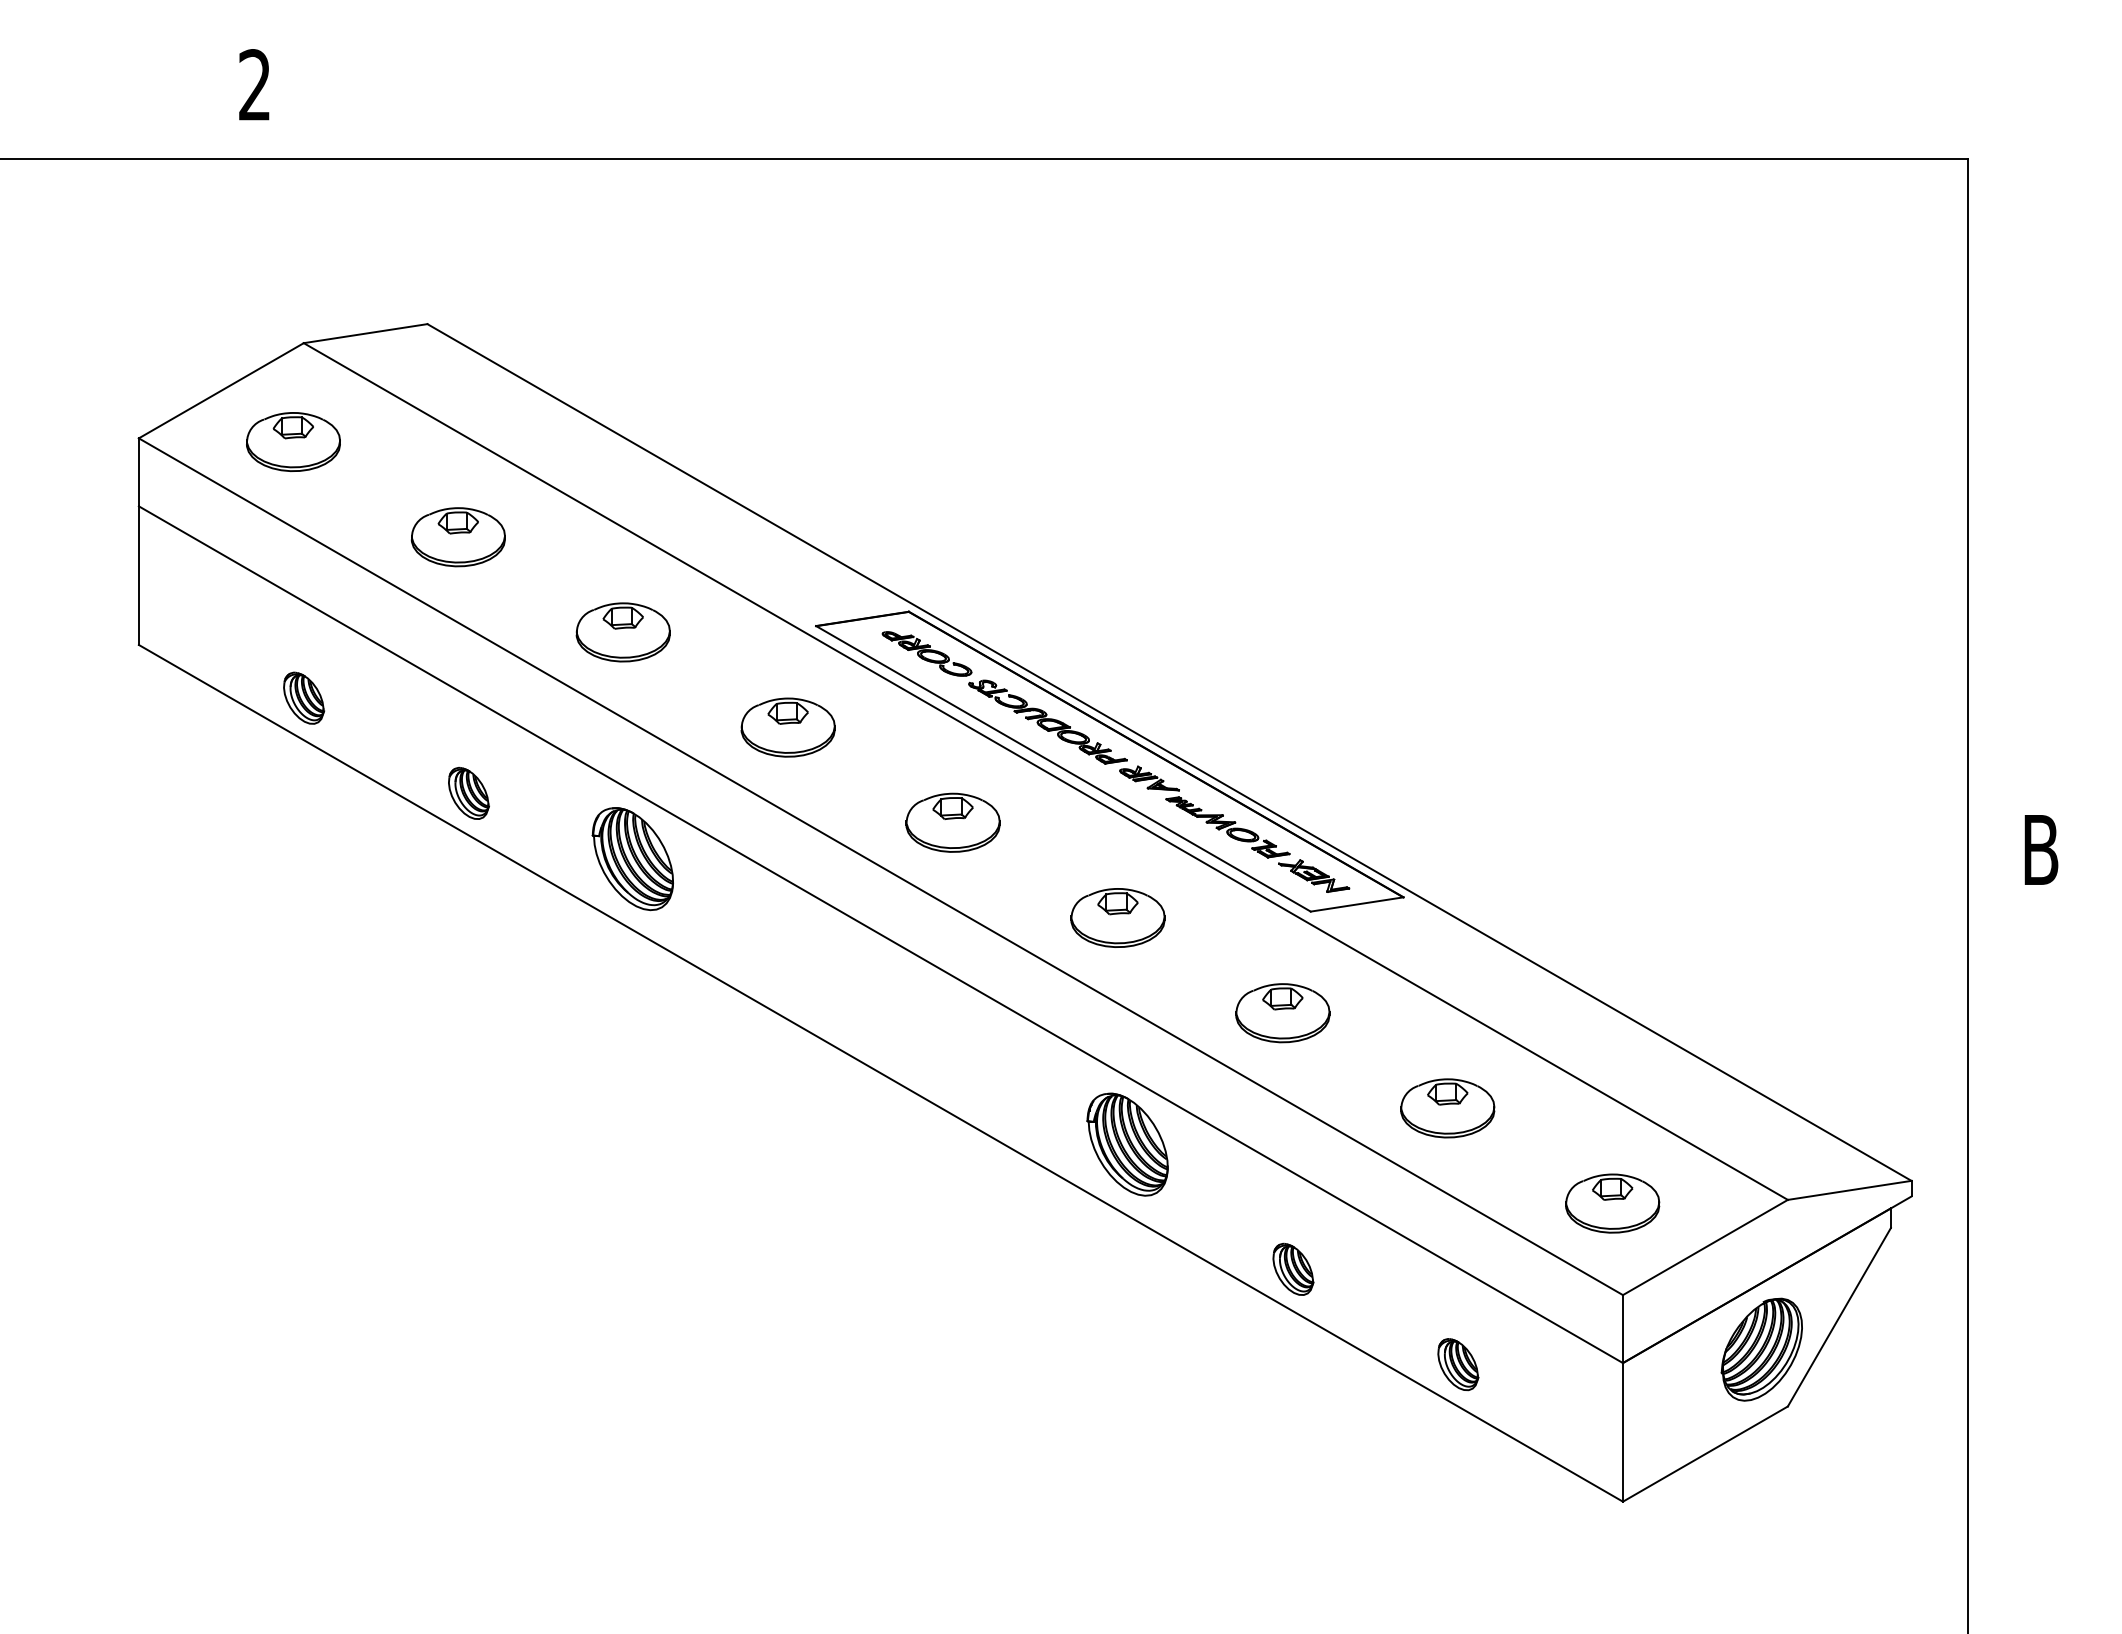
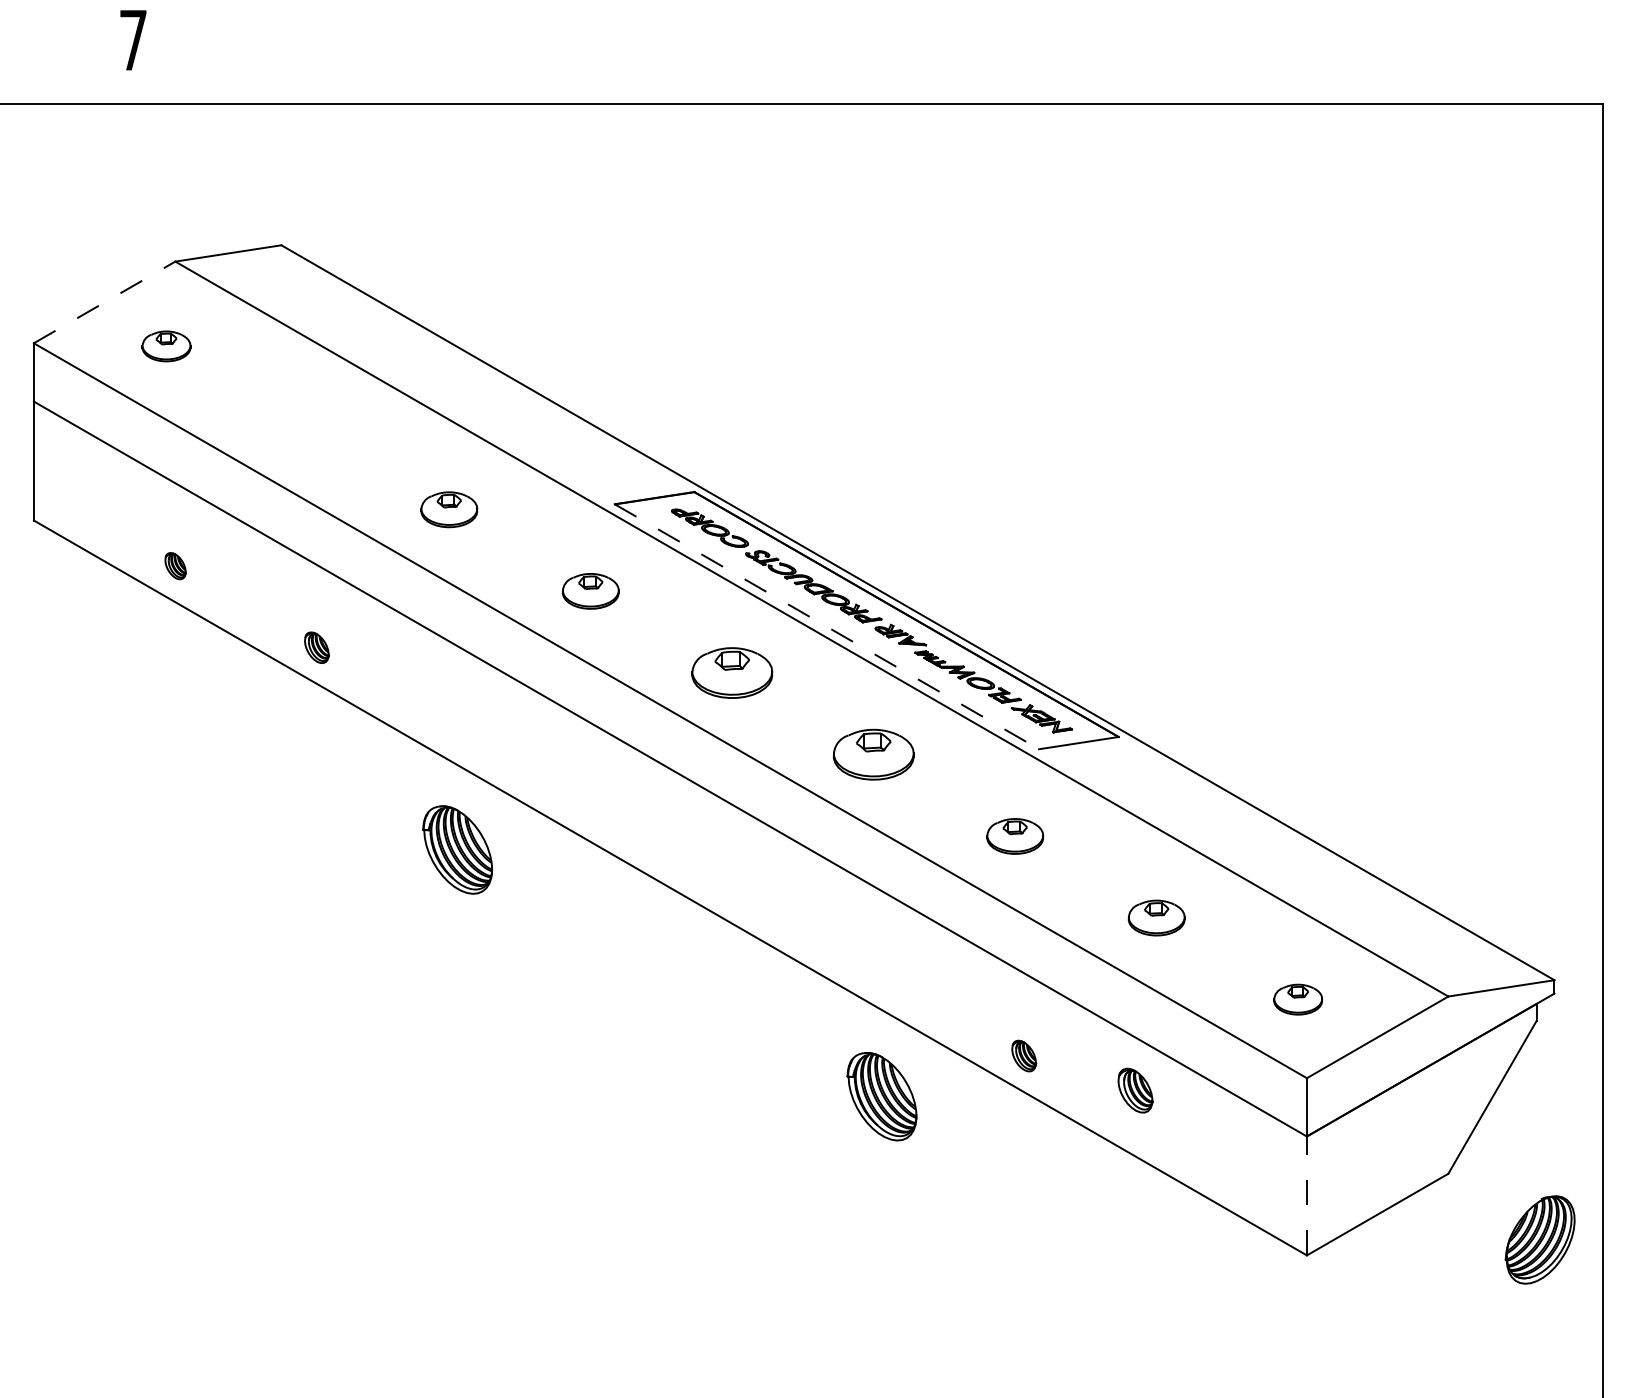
text: (254, 84) -> (133, 39), 2 -> 7
line: (221, 390) -> (104, 302), solid -> dashed
part: (293, 441) -> (166, 345), size x0.6
part: (457, 537) -> (307, 428), removed
part: (622, 632) -> (448, 509), size x0.7
part: (304, 697) -> (175, 565), size x0.6
part: (787, 727) -> (590, 591), size x0.7
line: (1063, 768) -> (827, 626), solid -> dashed
part: (468, 792) -> (316, 647), size x0.7
part: (632, 859) -> (457, 850), moved
part: (1282, 1013) -> (1014, 836), size x0.7
part: (1447, 1108) -> (1156, 918), size x0.7
part: (1127, 1144) -> (881, 1096), moved
part: (1612, 1203) -> (1297, 999), size x0.6
part: (1293, 1268) -> (1024, 1055), size x0.7
part: (1761, 1349) -> (1539, 1239), moved
part: (1458, 1364) -> (1135, 1090), moved
line: (1622, 1431) -> (1306, 1195), solid -> dashed

